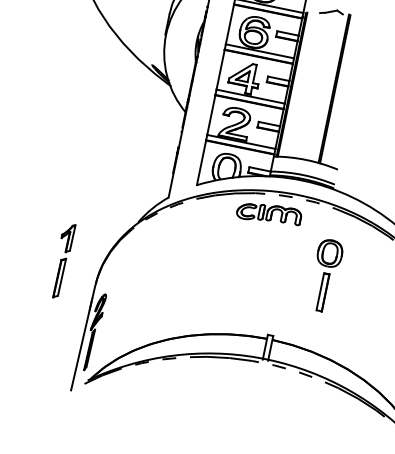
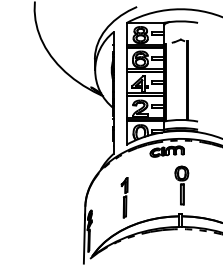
part: (62, 260) -> (124, 197), moved
part: (324, 275) -> (181, 185), moved

